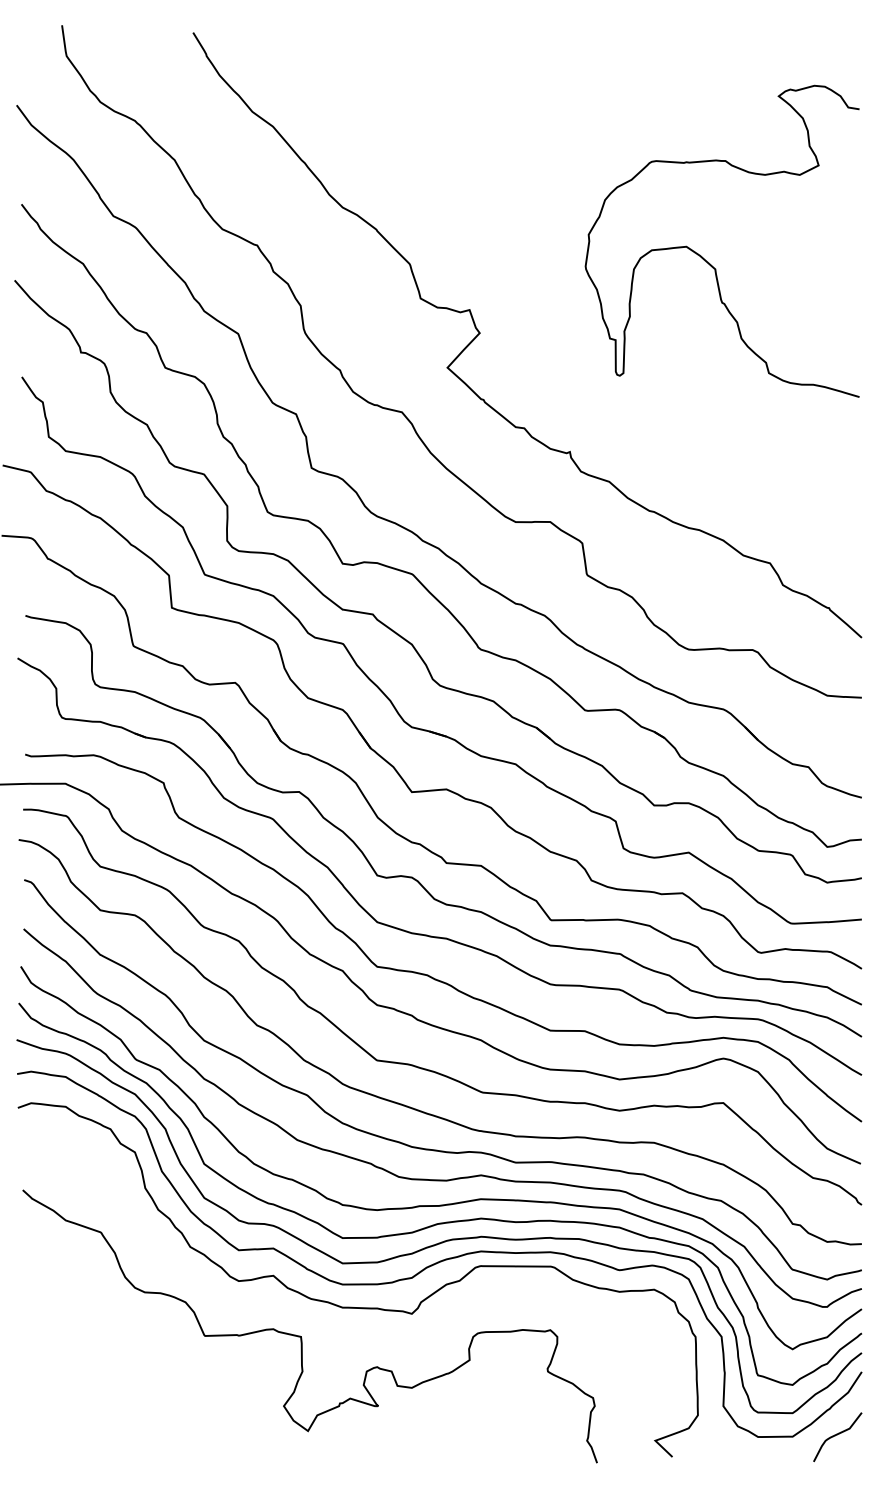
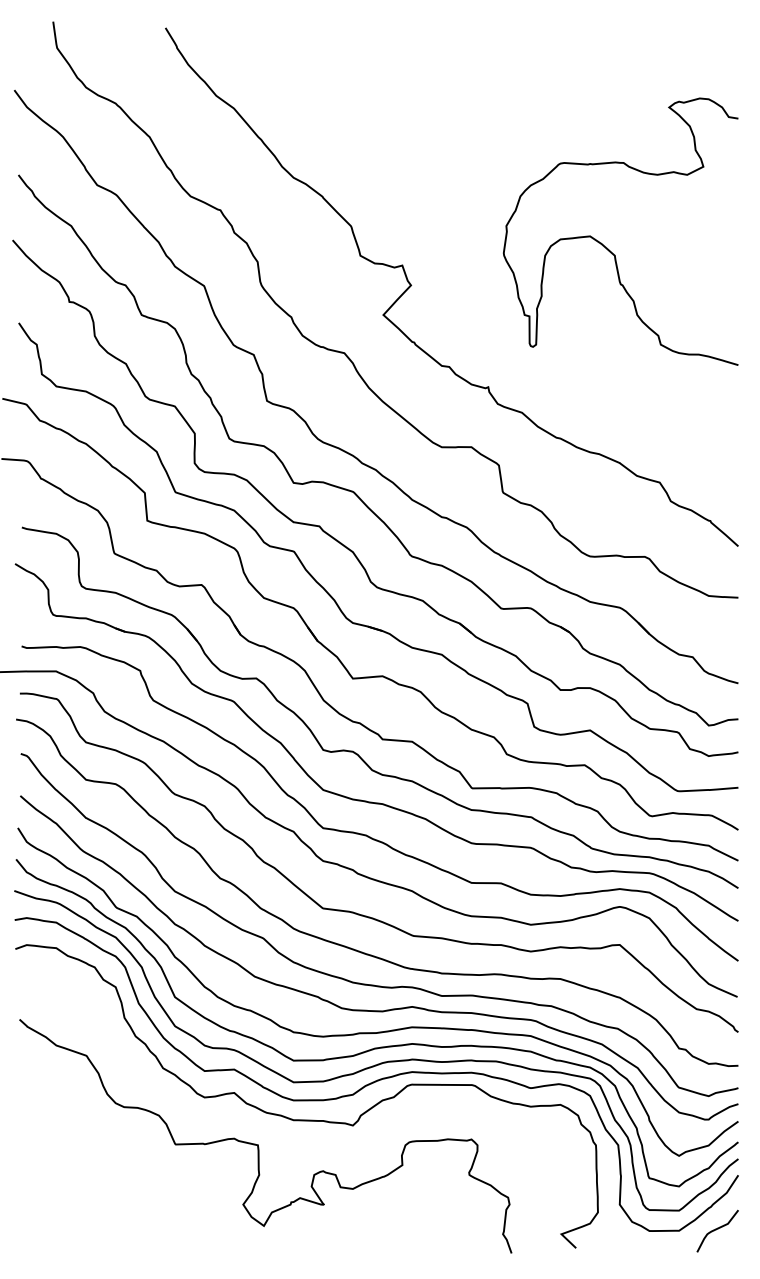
curve: (706, 259) -> (607, 247), moved

